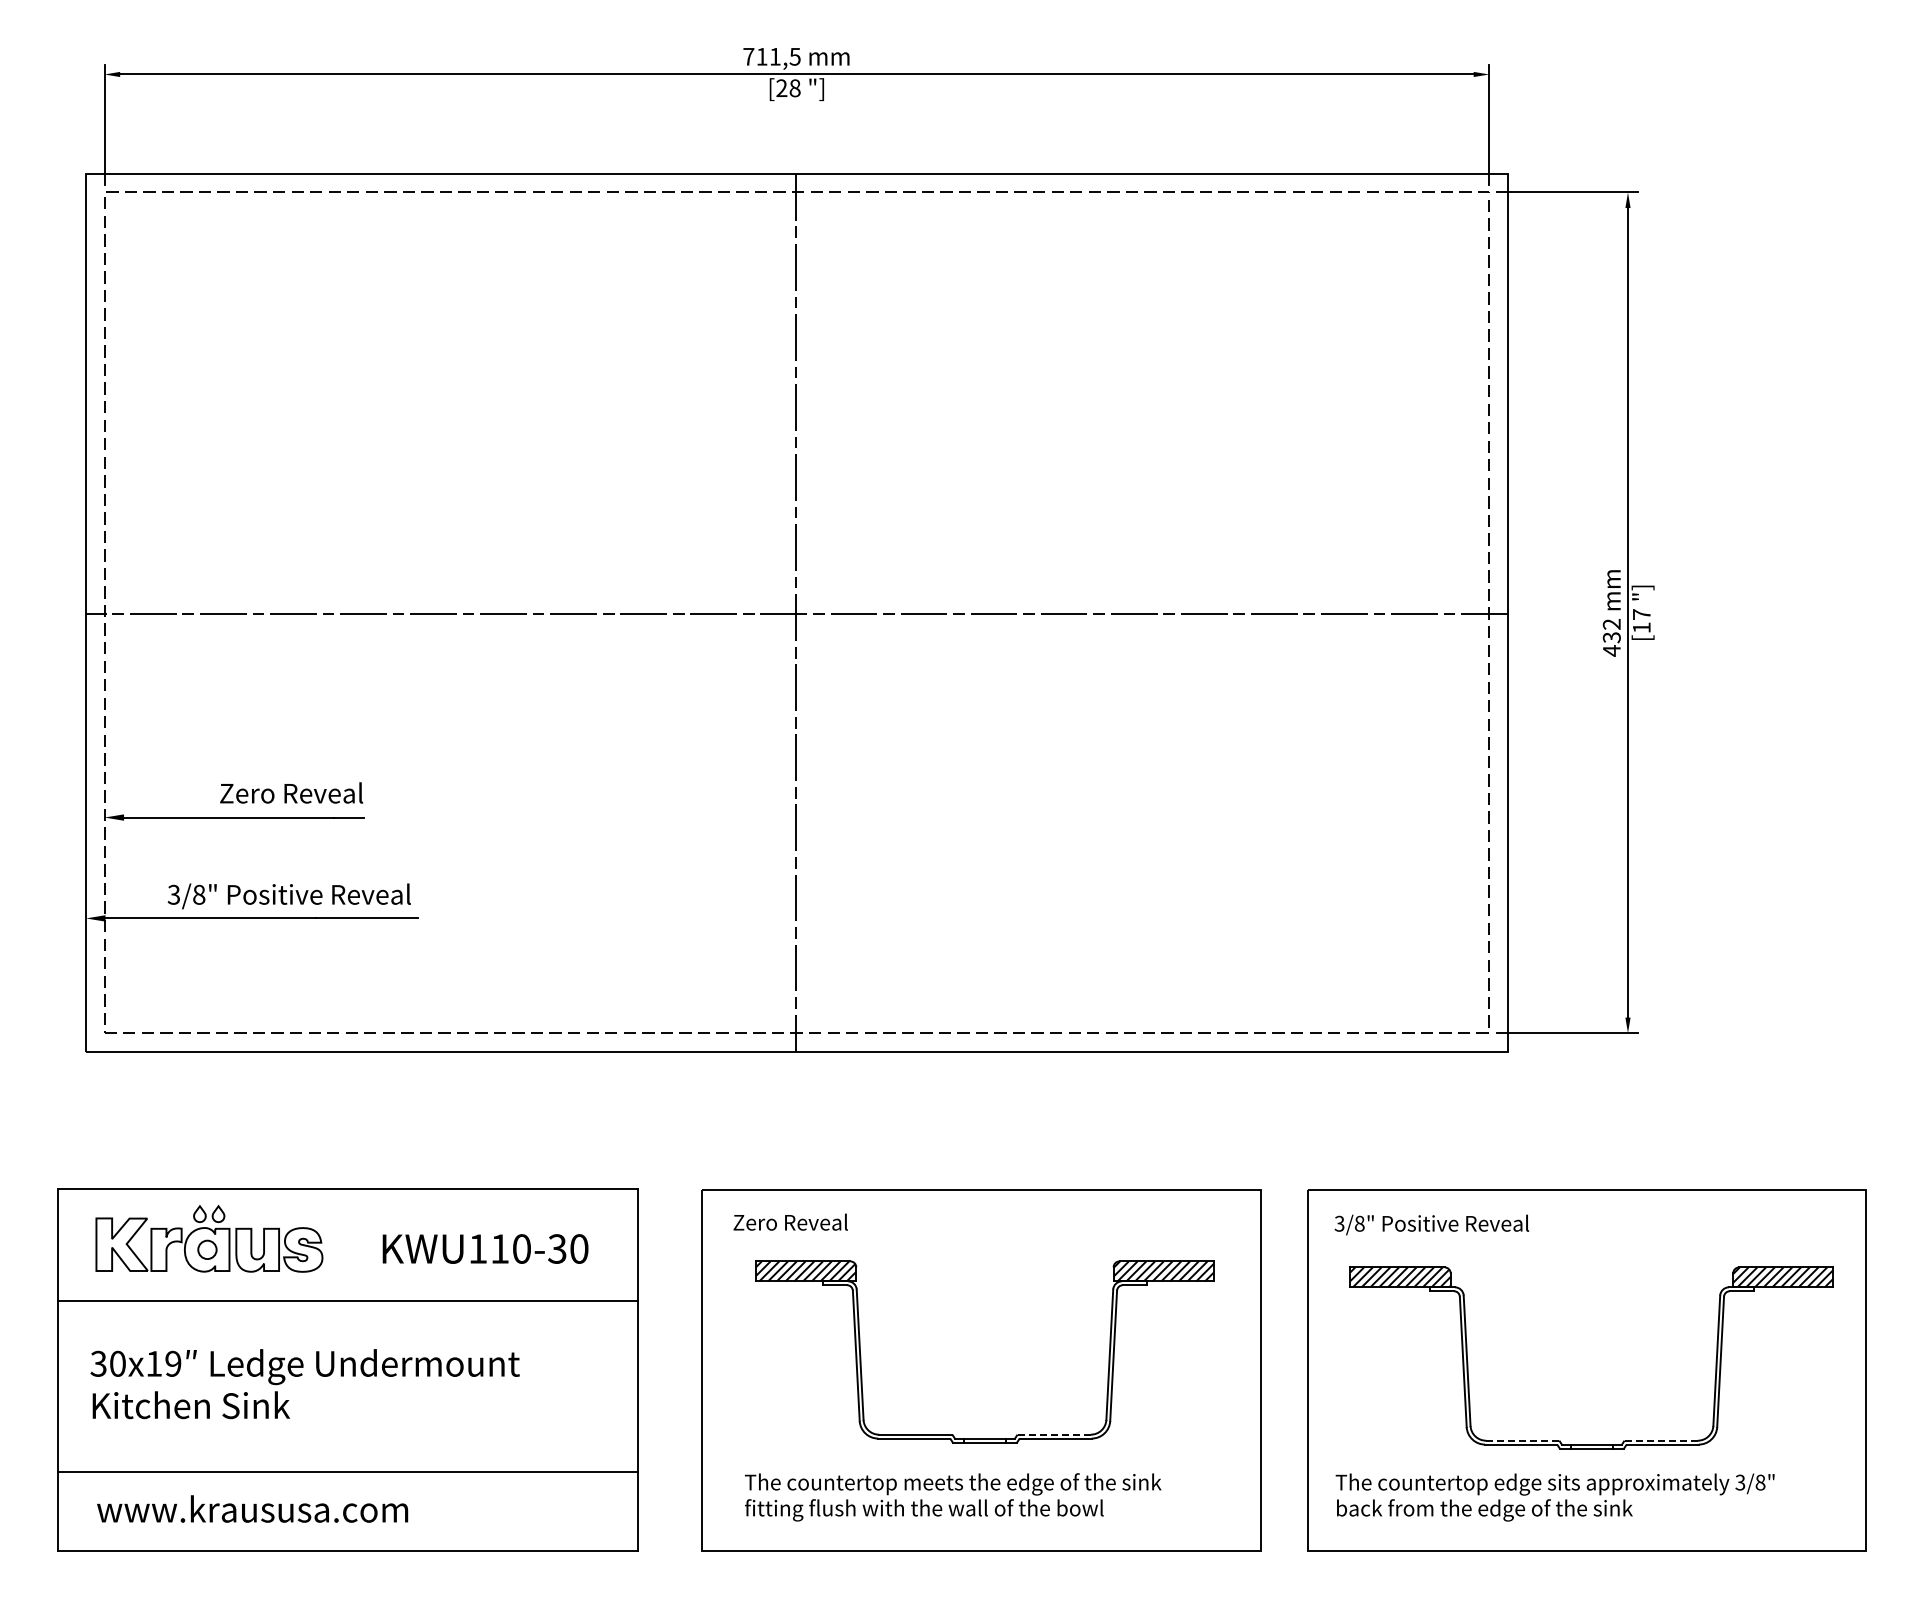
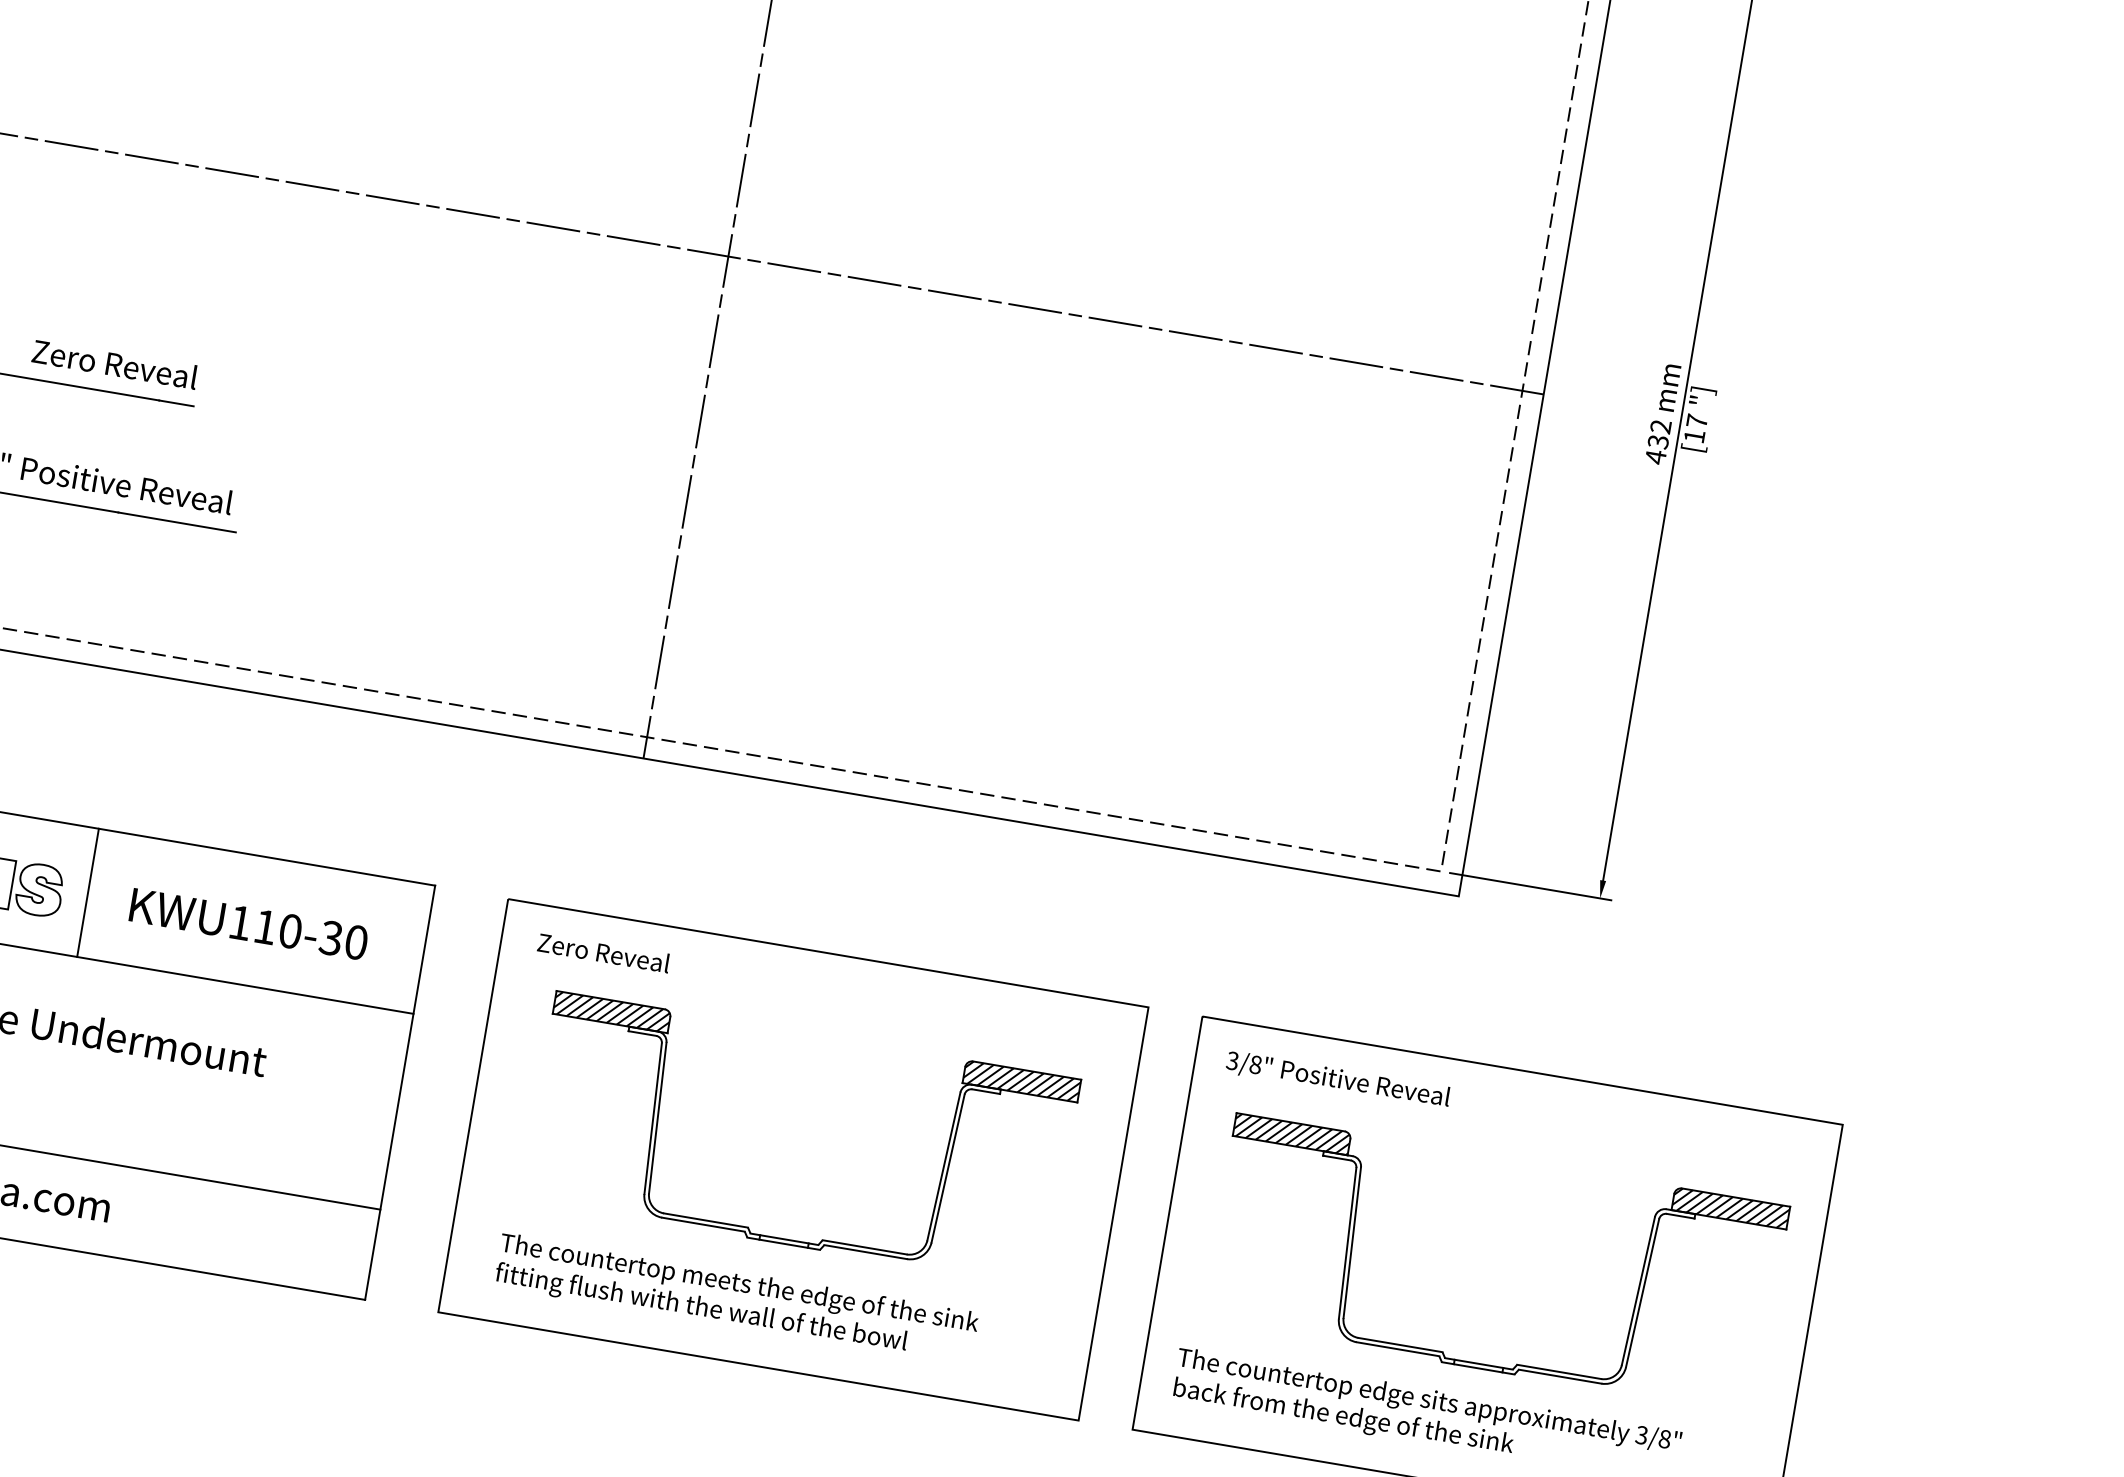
line: (344, 1245) -> (87, 892), added
line: (1054, 1434) -> (865, 1247), dashed -> solid
line: (1522, 1440) -> (1400, 1344), dashed -> solid
line: (1661, 1440) -> (1559, 1371), dashed -> solid

